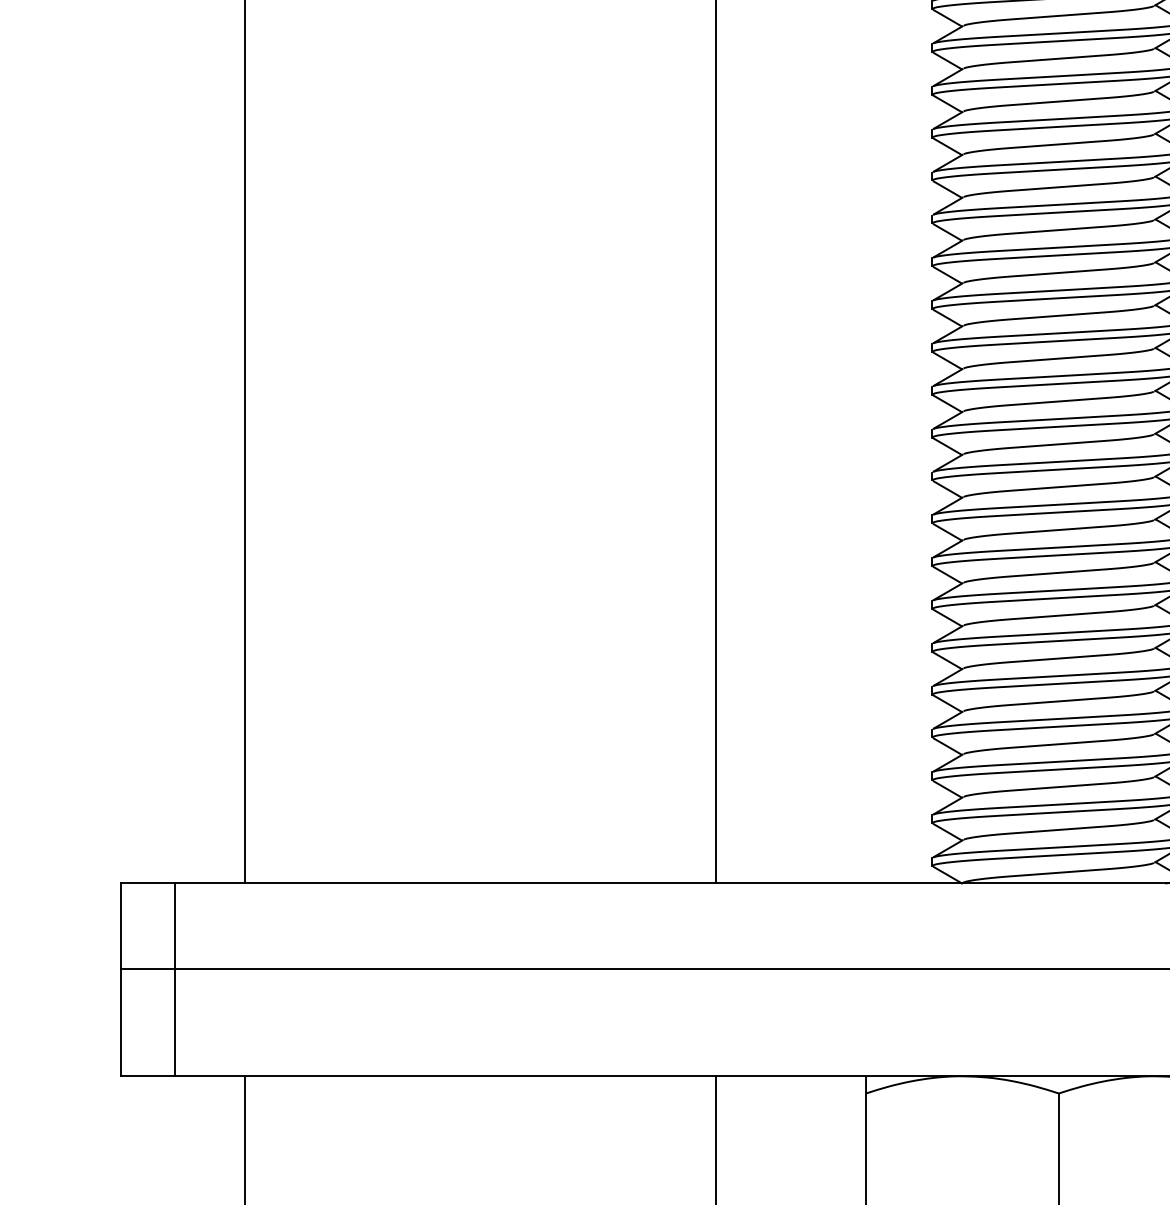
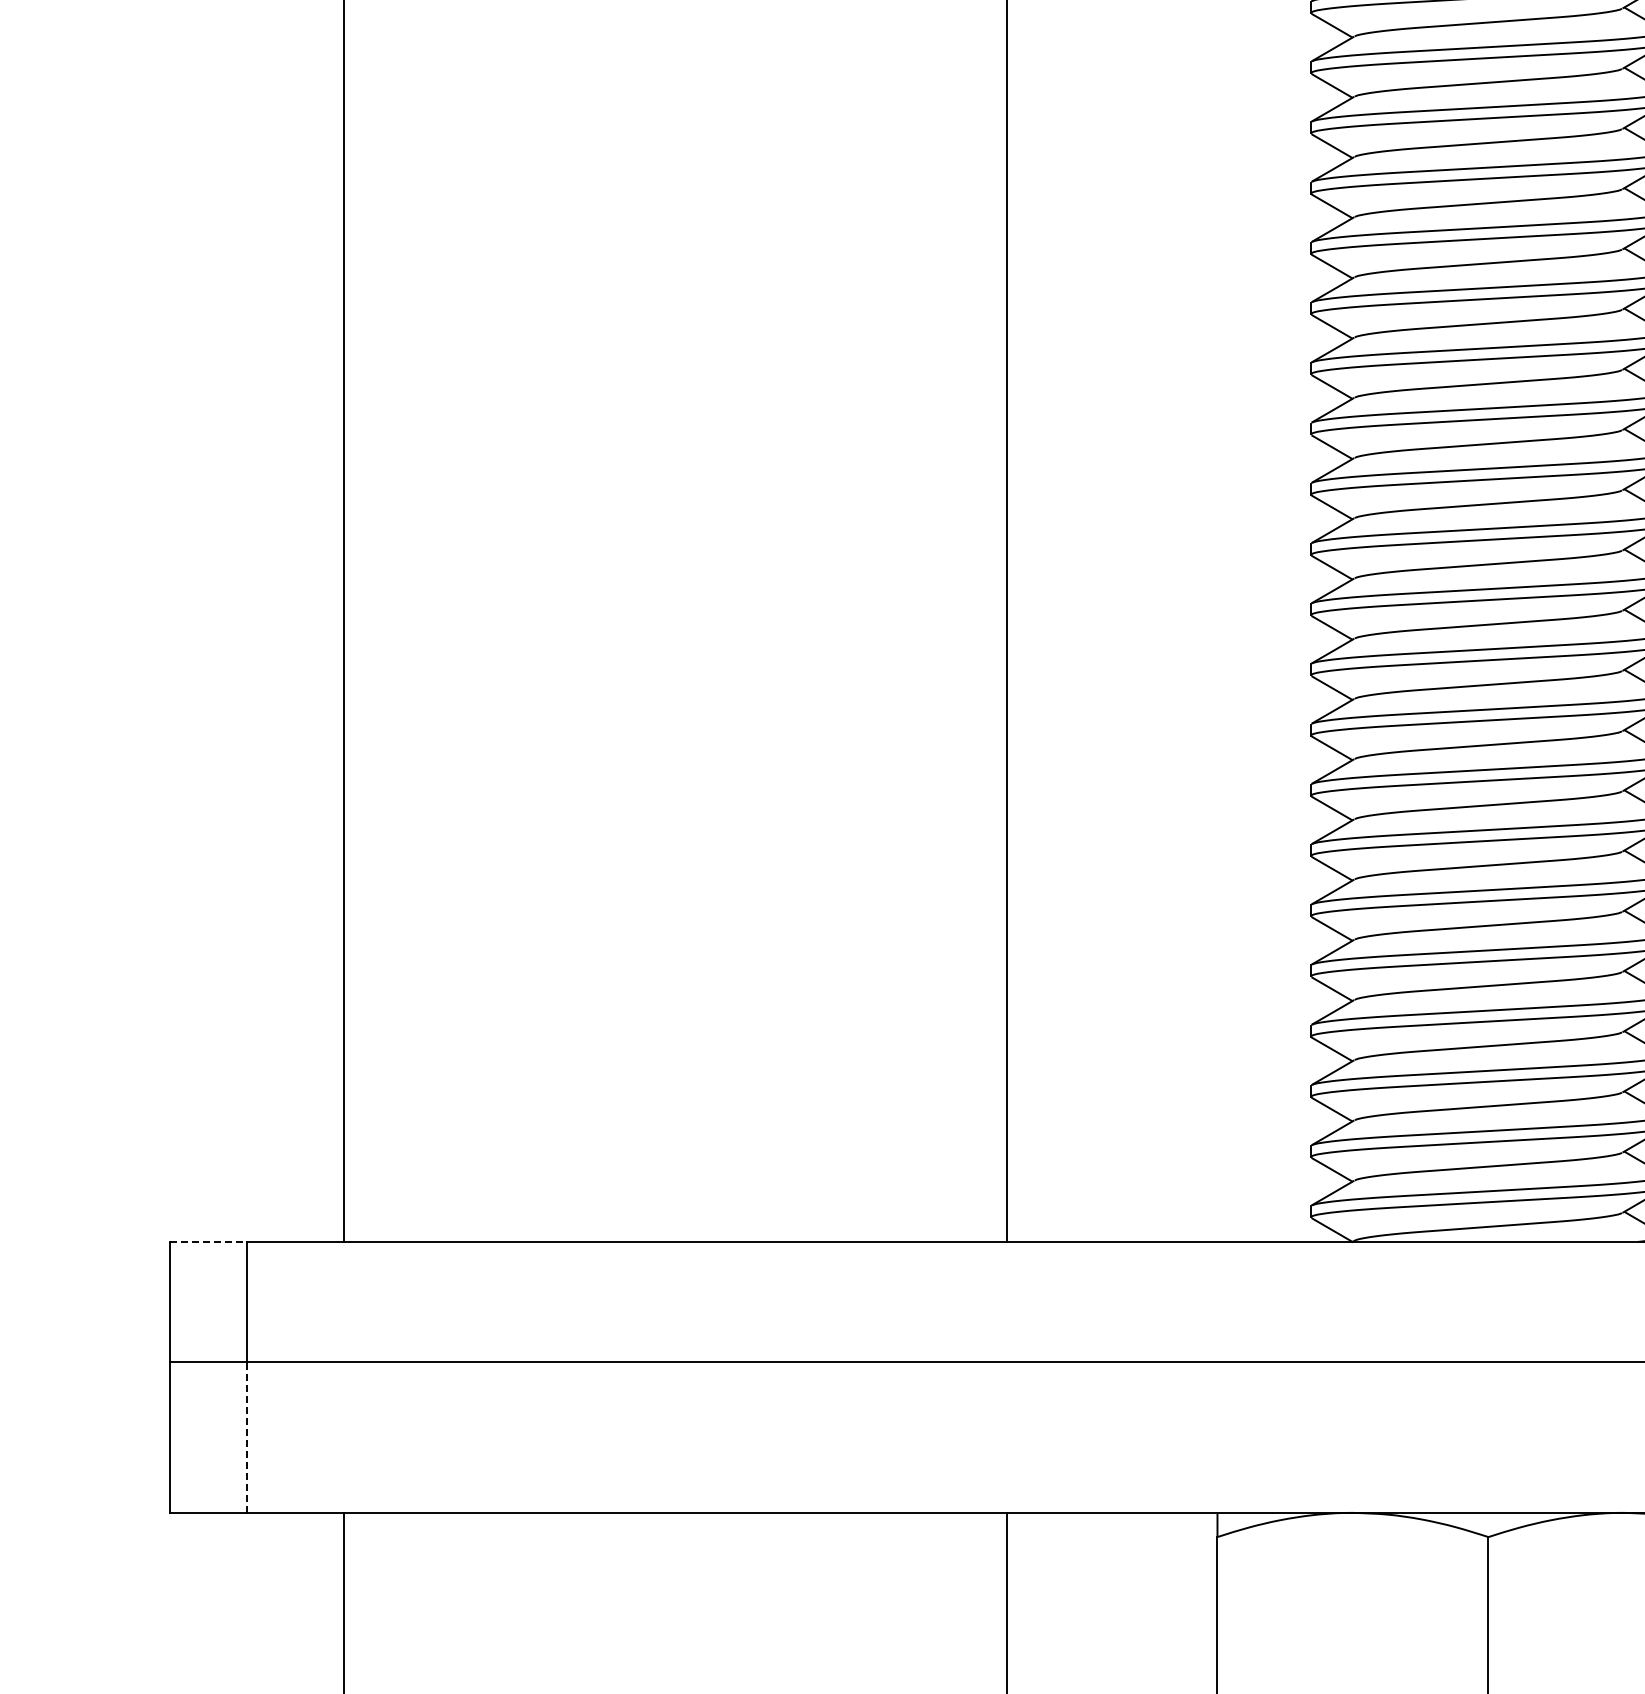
line: (148, 883) -> (208, 1241), solid -> dashed
line: (175, 1022) -> (246, 1437), solid -> dashed

